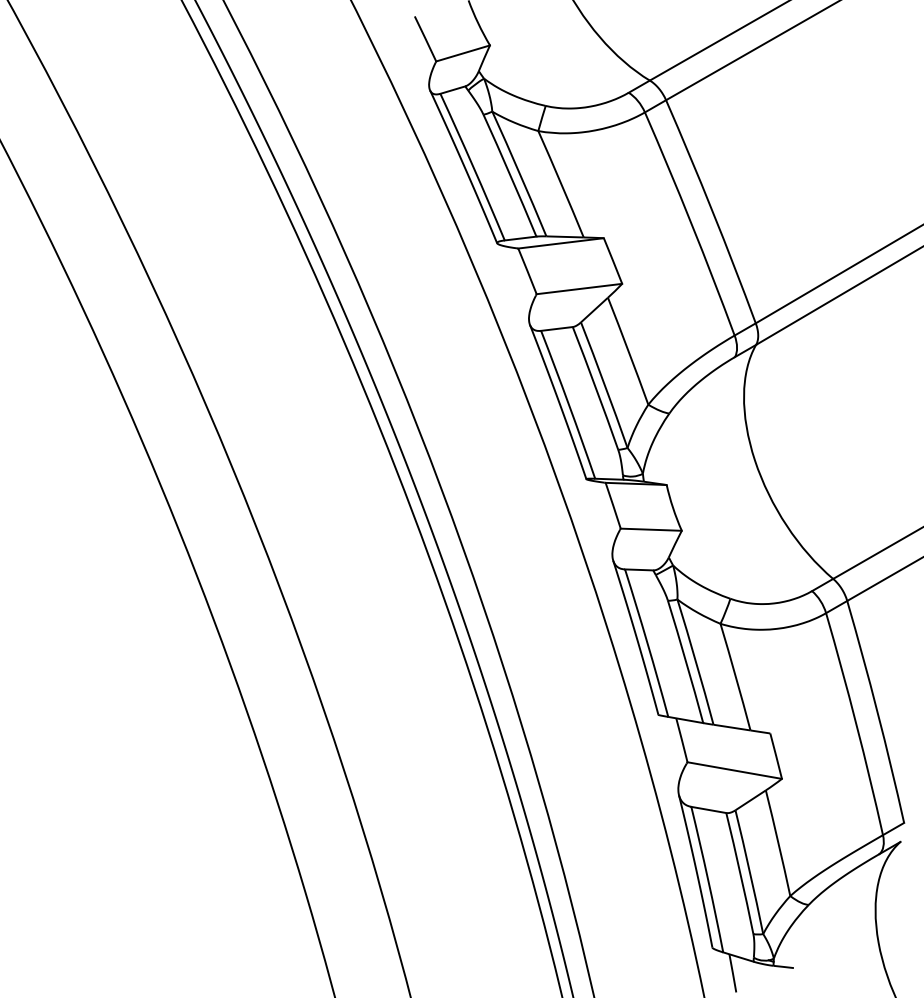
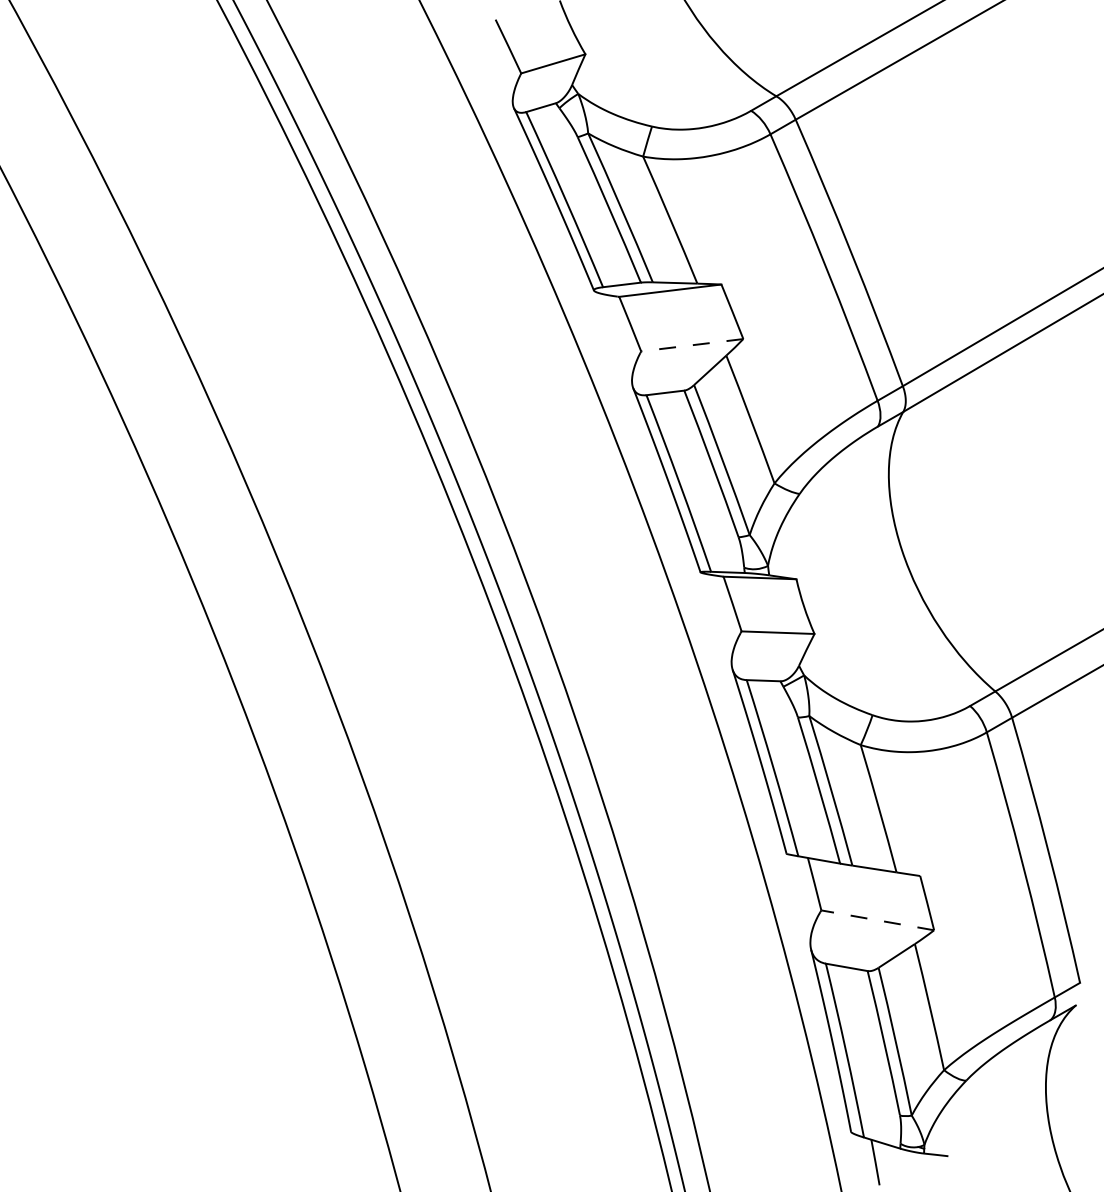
line: (578, 289) -> (691, 345), solid -> dashed
line: (734, 770) -> (877, 920), solid -> dashed

